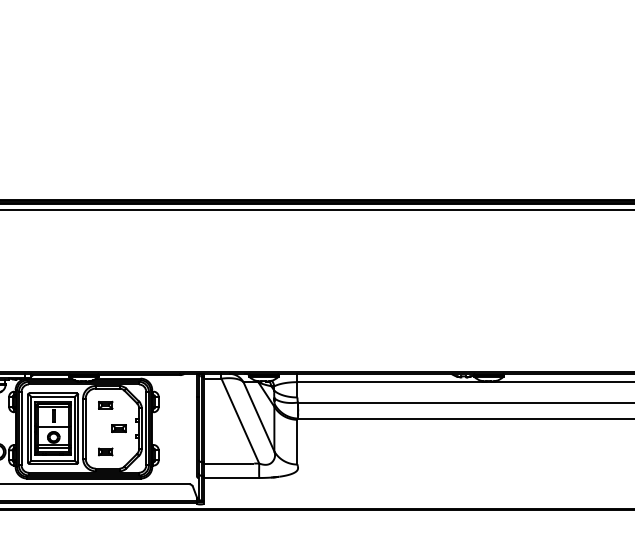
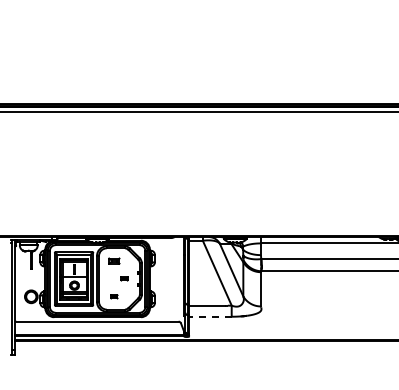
part: (118, 428) -> (124, 278), size x0.6
part: (105, 451) -> (114, 296), size x0.6
line: (231, 477) -> (210, 316), solid -> dashed

